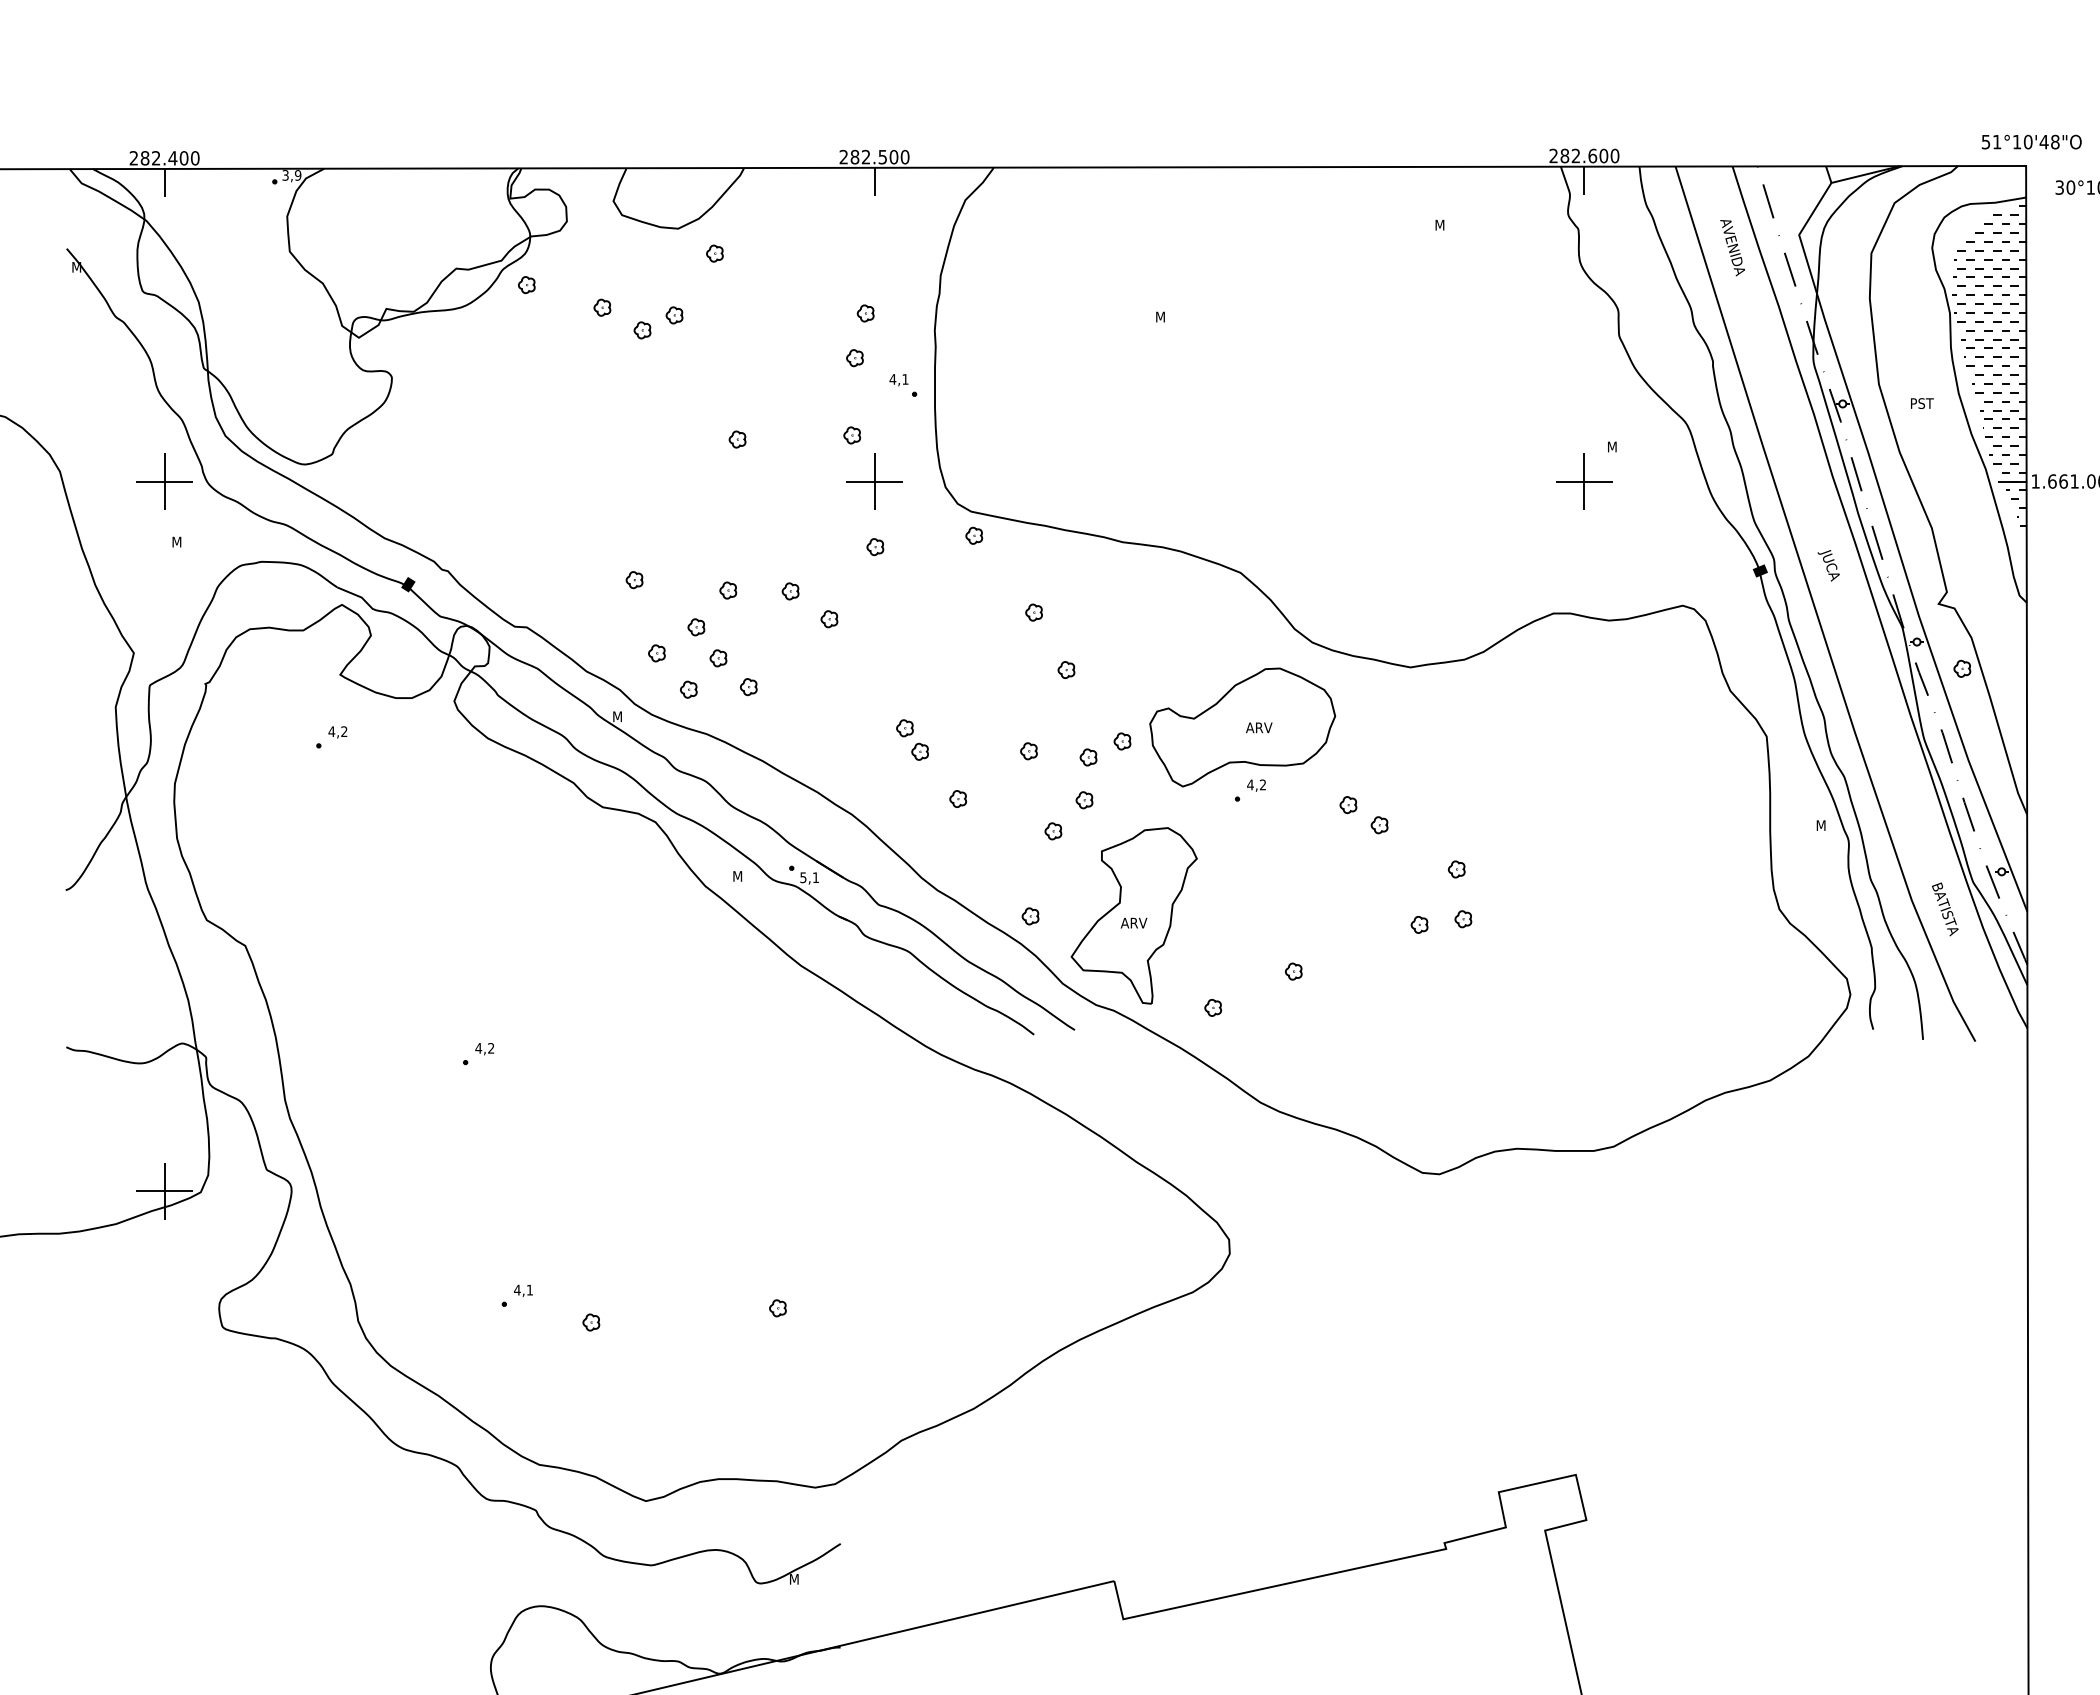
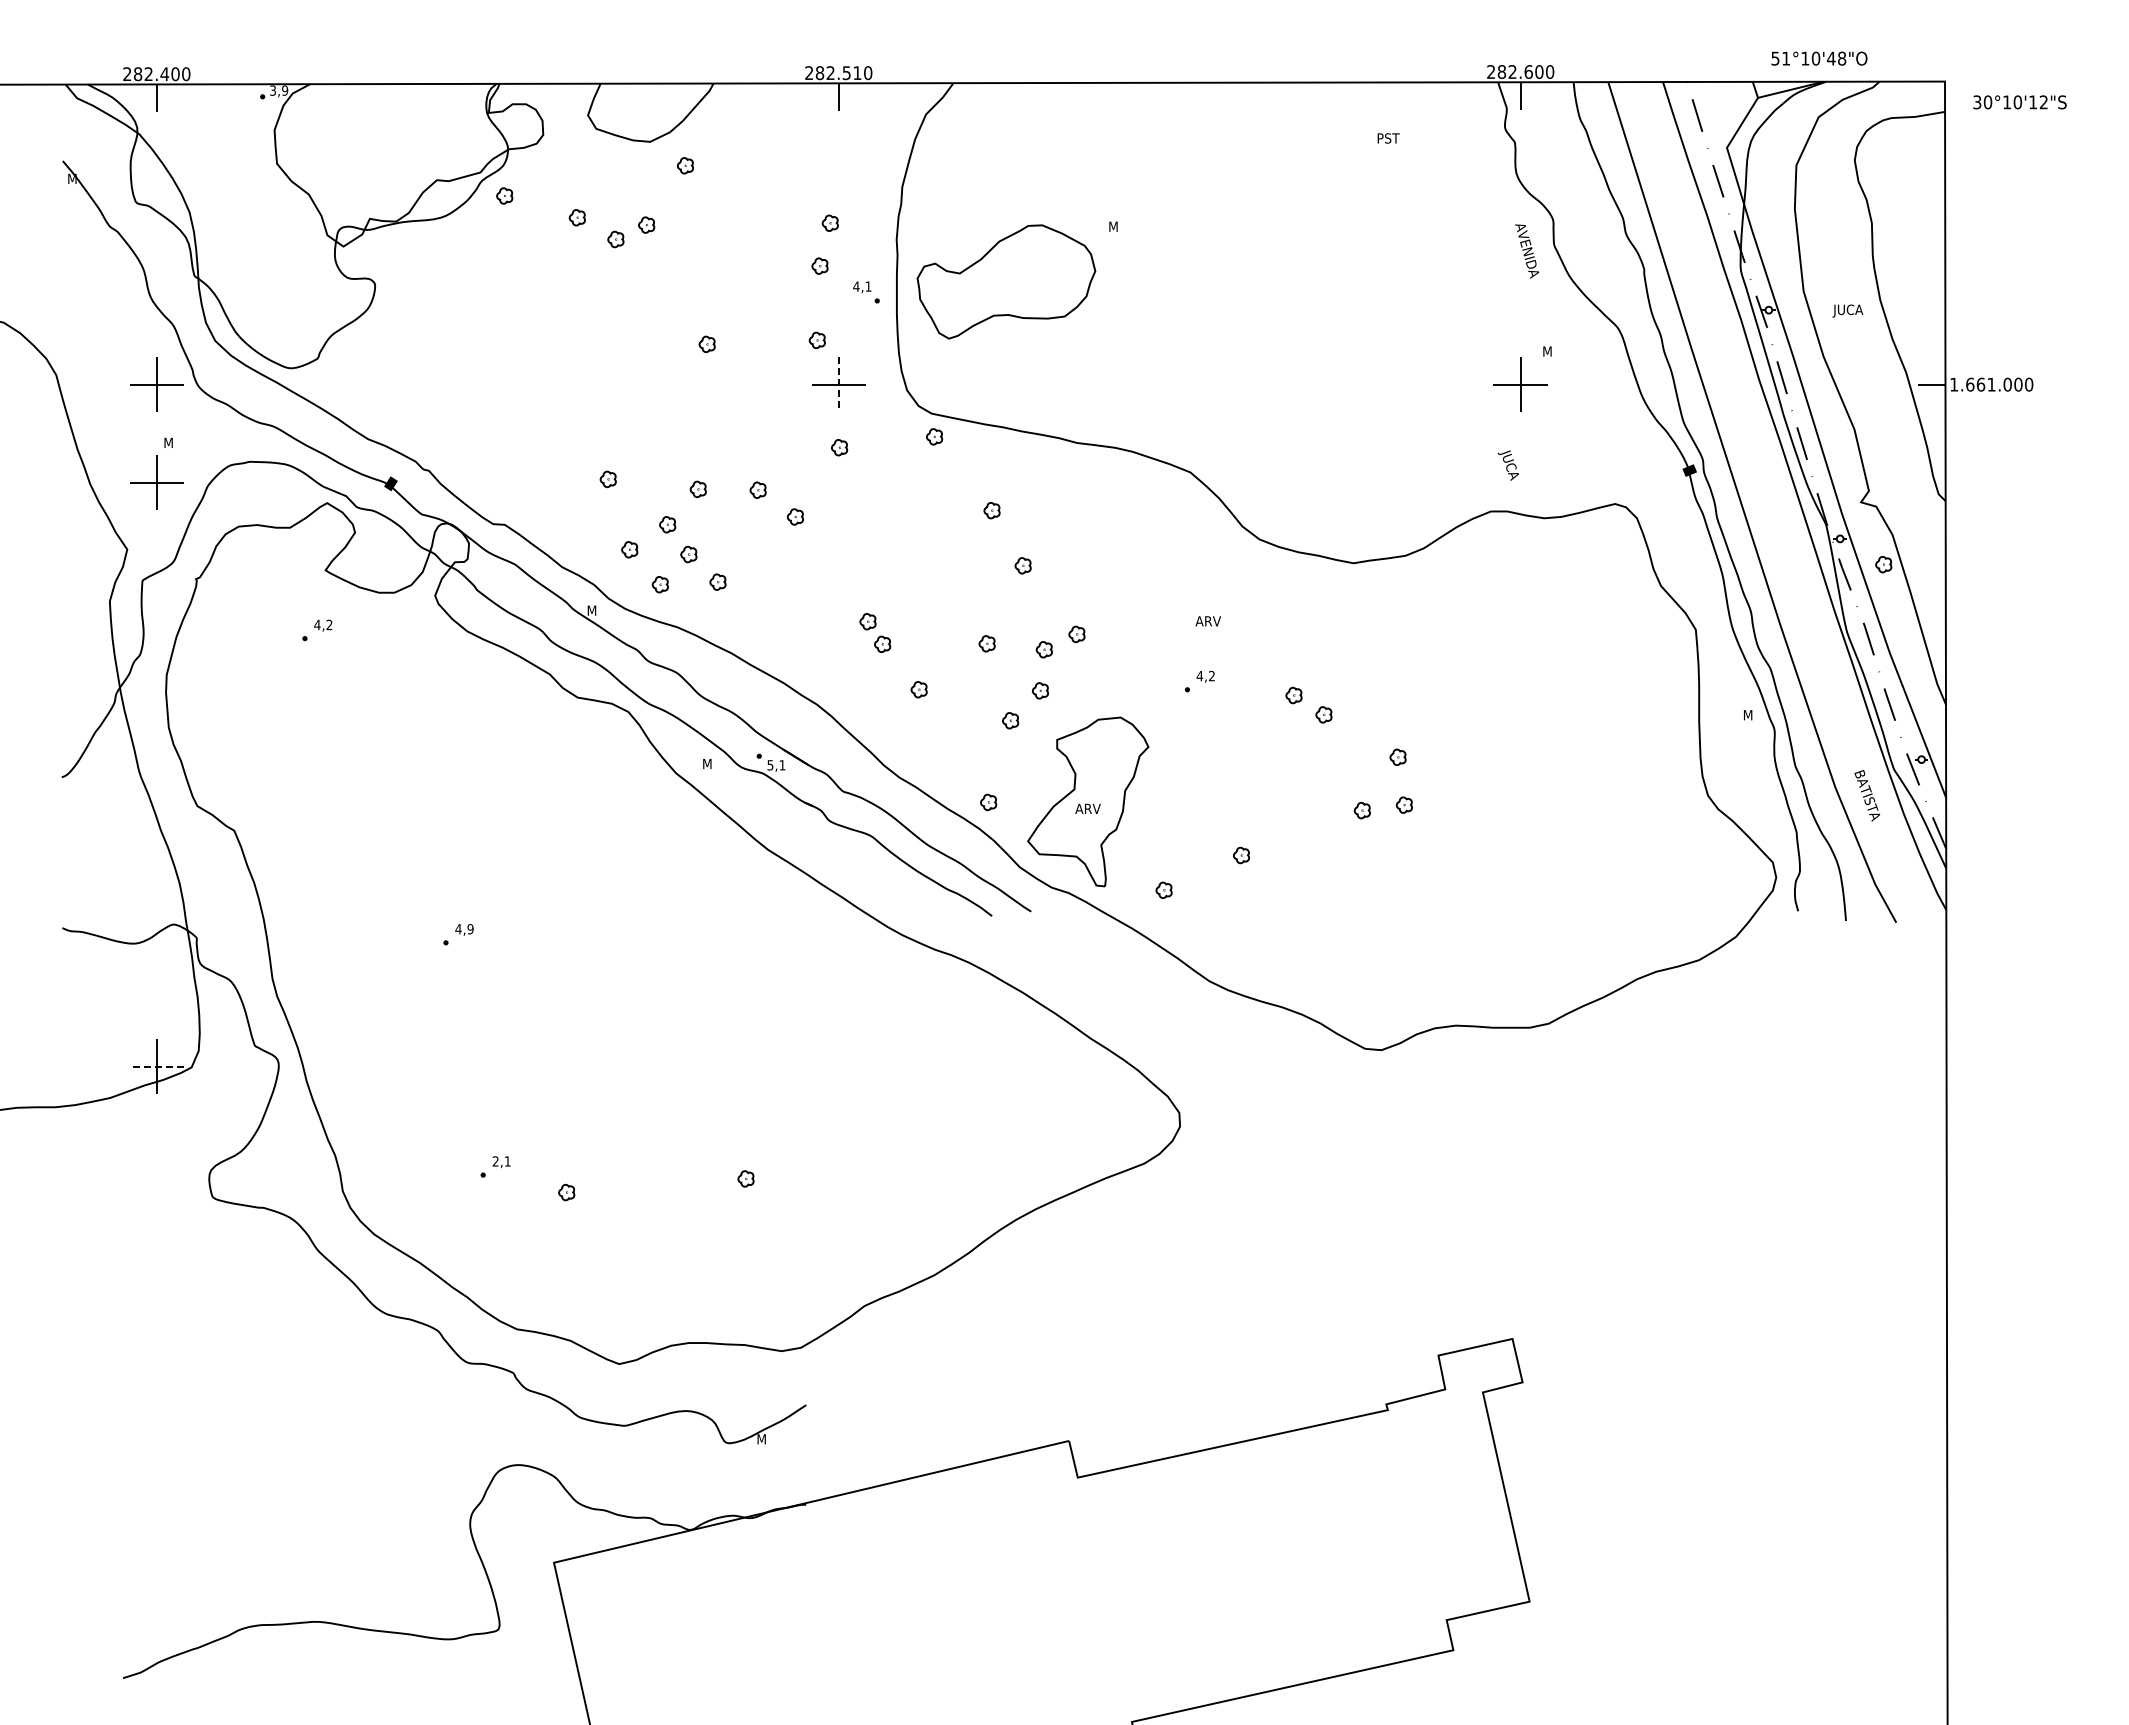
text: (2031, 141) -> (1819, 58), moved
text: (894, 157) -> (857, 73), 282.500 -> 282.510
text: (1447, 225) -> (1389, 138), M -> PST
text: (1732, 248) -> (1526, 251), moved
hatch: (1989, 375) -> (1909, 282), removed
text: (1924, 404) -> (1847, 310), PST -> JUCA
line: (874, 482) -> (838, 385), solid -> dashed
text: (1827, 565) -> (1507, 465), moved
part: (164, 583) -> (156, 482), added
part: (1242, 727) -> (1006, 281), moved
text: (491, 1048) -> (470, 929), 4,2 -> 4,9
line: (164, 1191) -> (156, 1066), solid -> dashed
text: (517, 1290) -> (495, 1161), 4,1 -> 2,1

